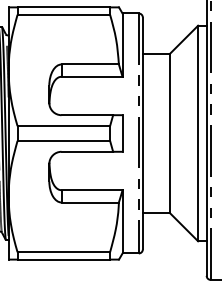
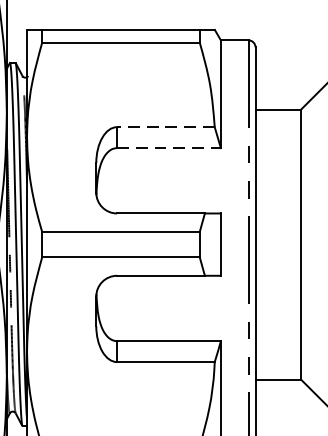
line: (90, 64) -> (166, 127), solid -> dashed
line: (92, 76) -> (169, 147), solid -> dashed

